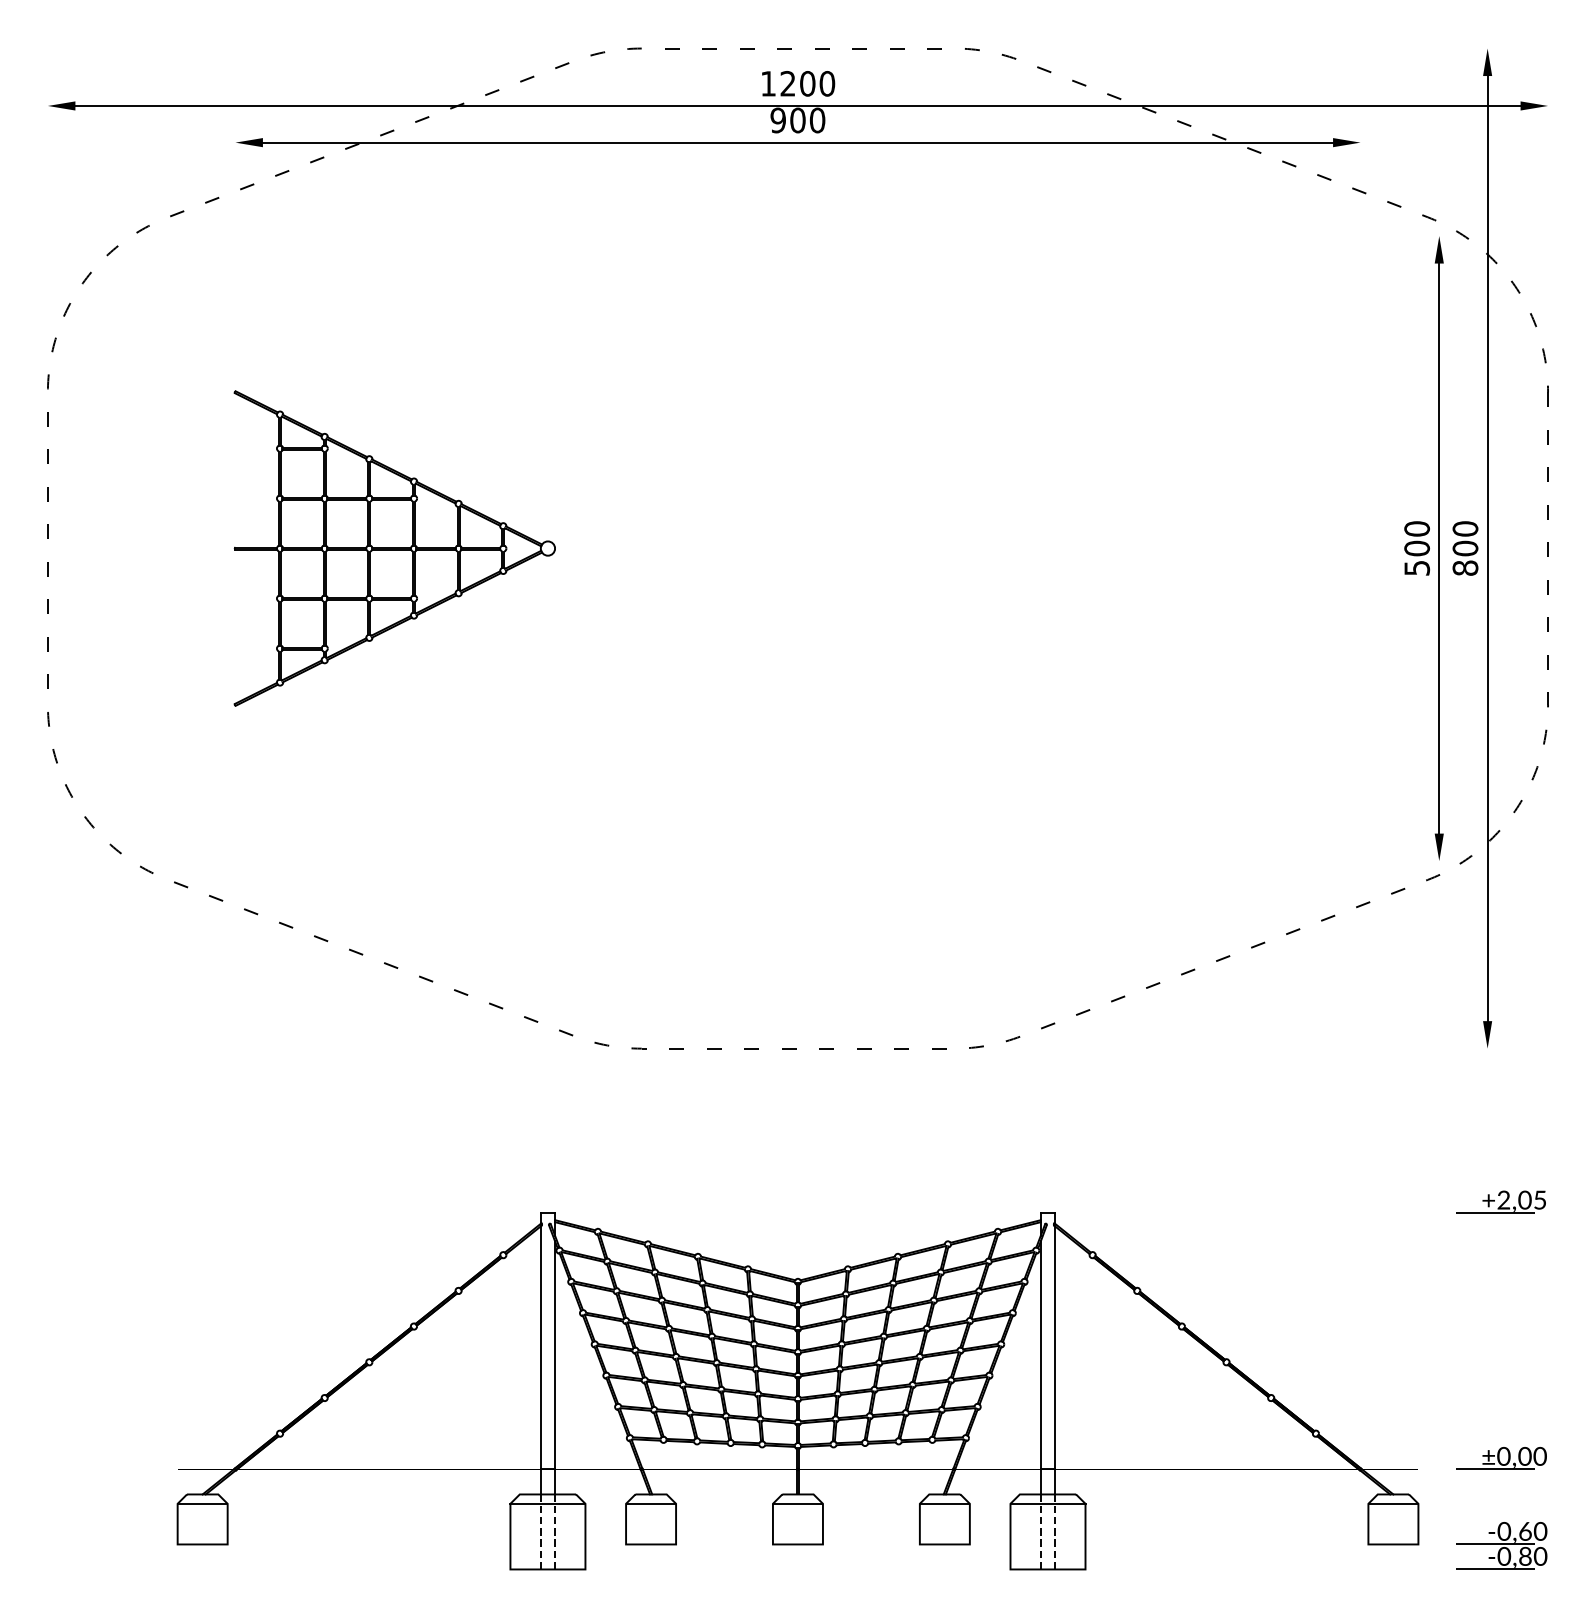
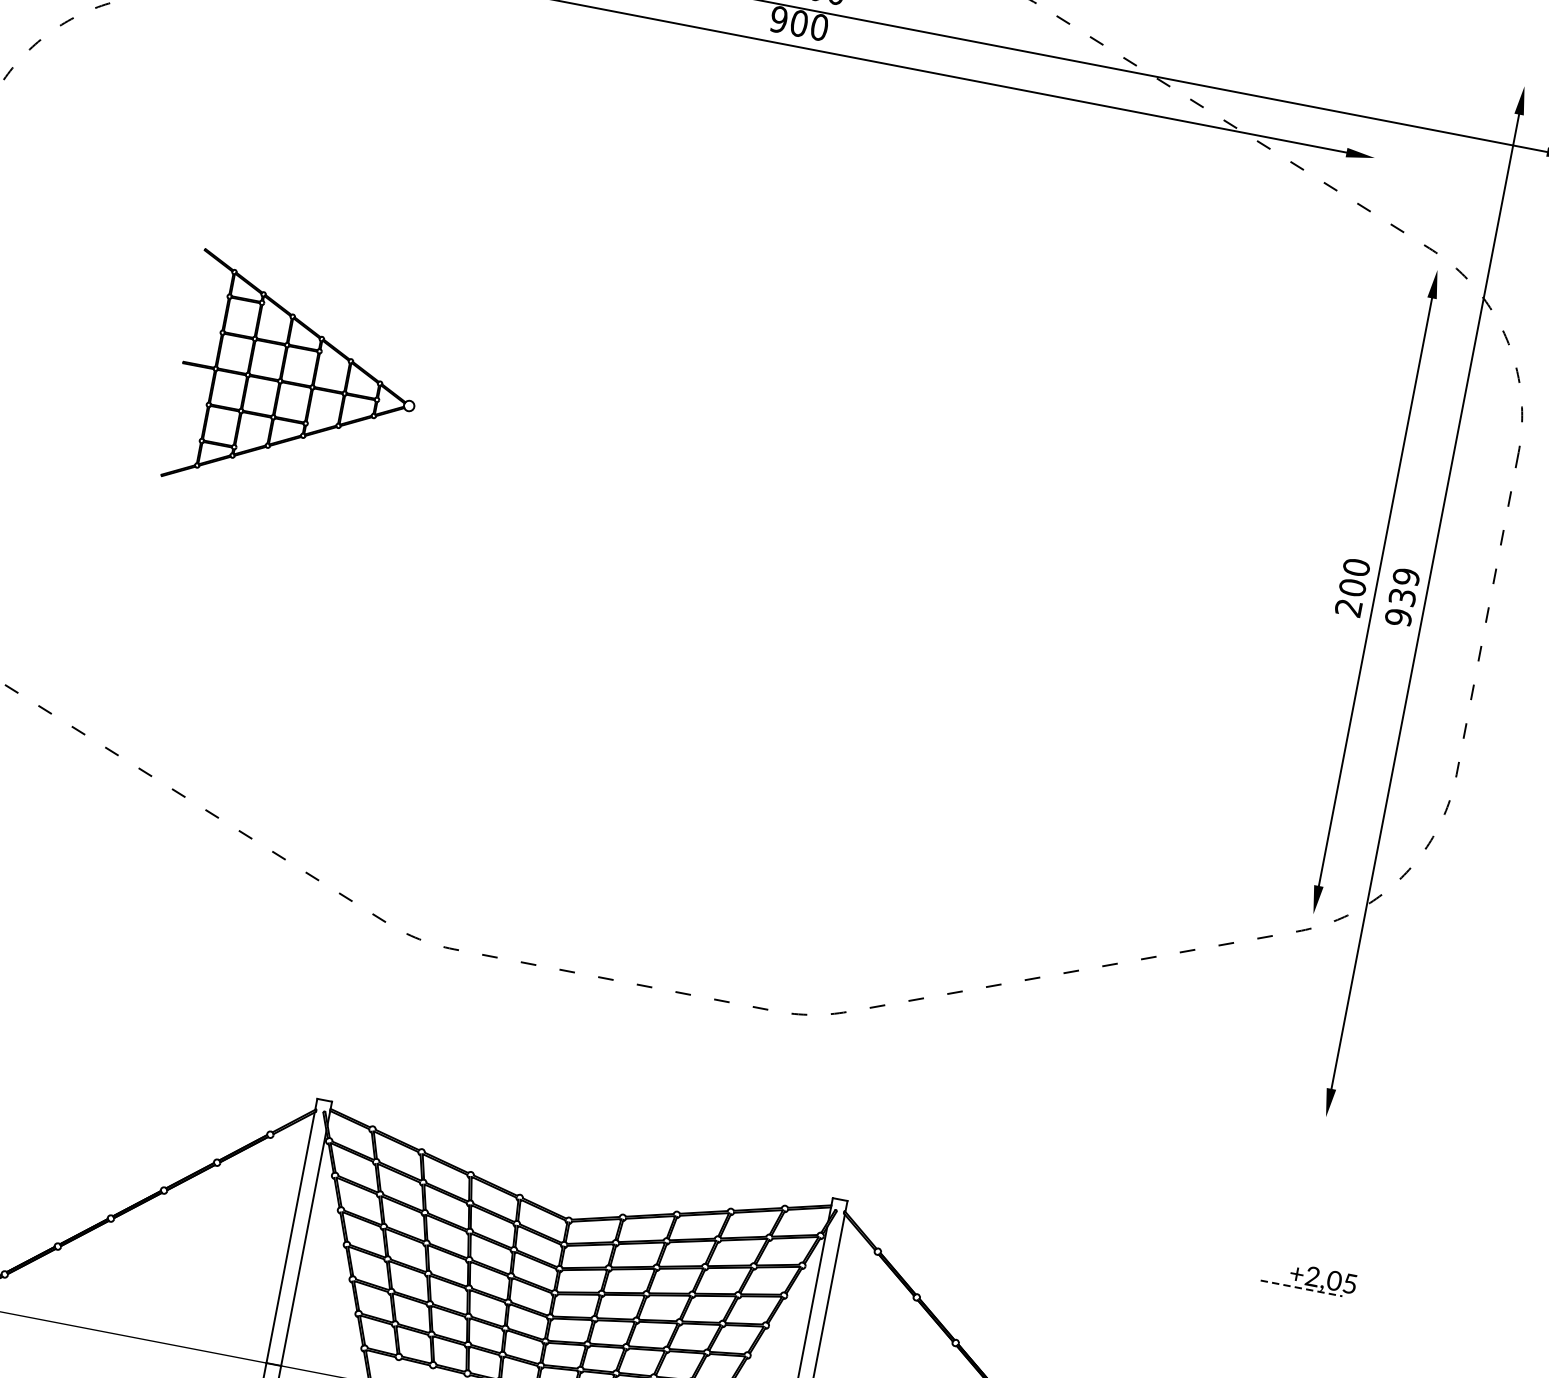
part: (394, 548) -> (298, 384), size x0.7
text: (1465, 548) -> (1402, 597), 800 -> 939
text: (1417, 568) -> (1349, 608), 500 -> 200
line: (1495, 1213) -> (1301, 1288), solid -> dashed

